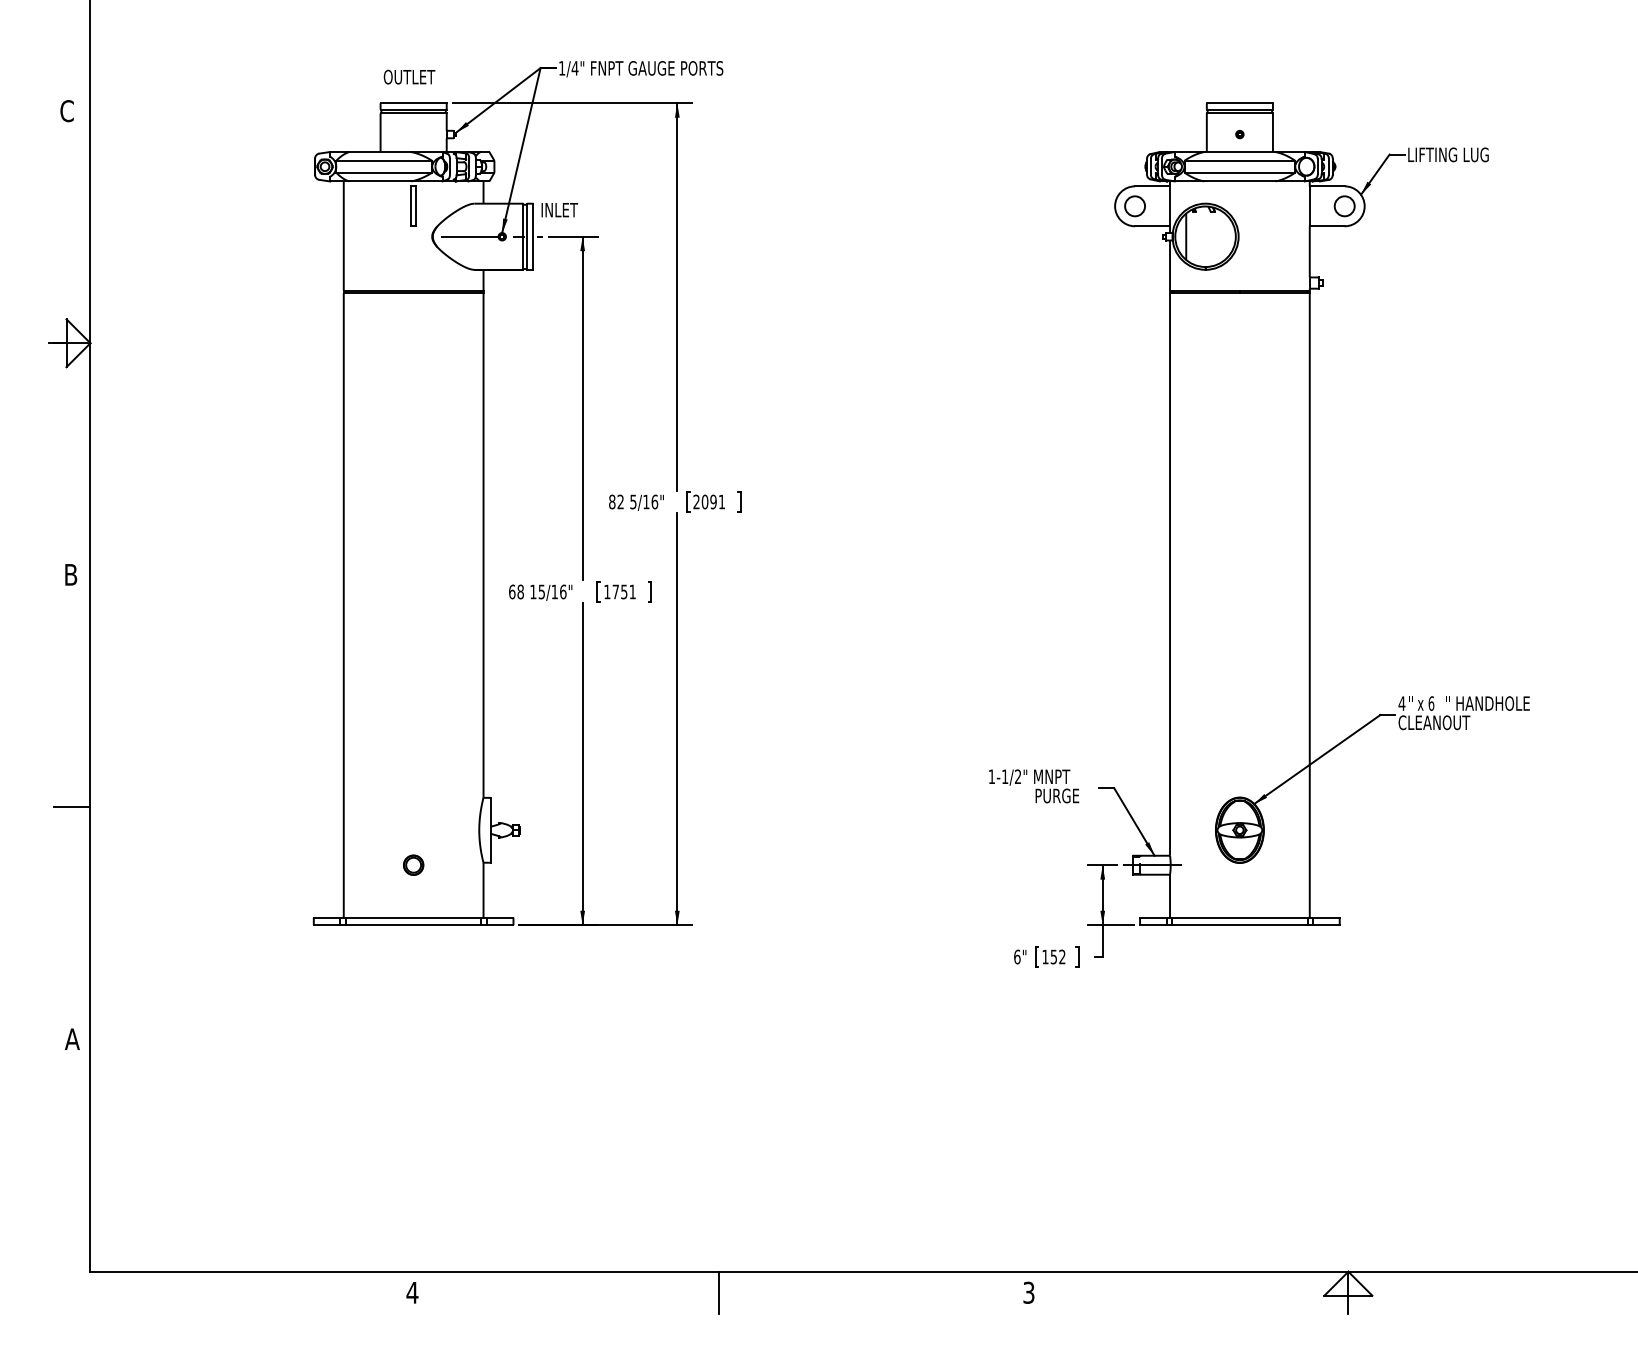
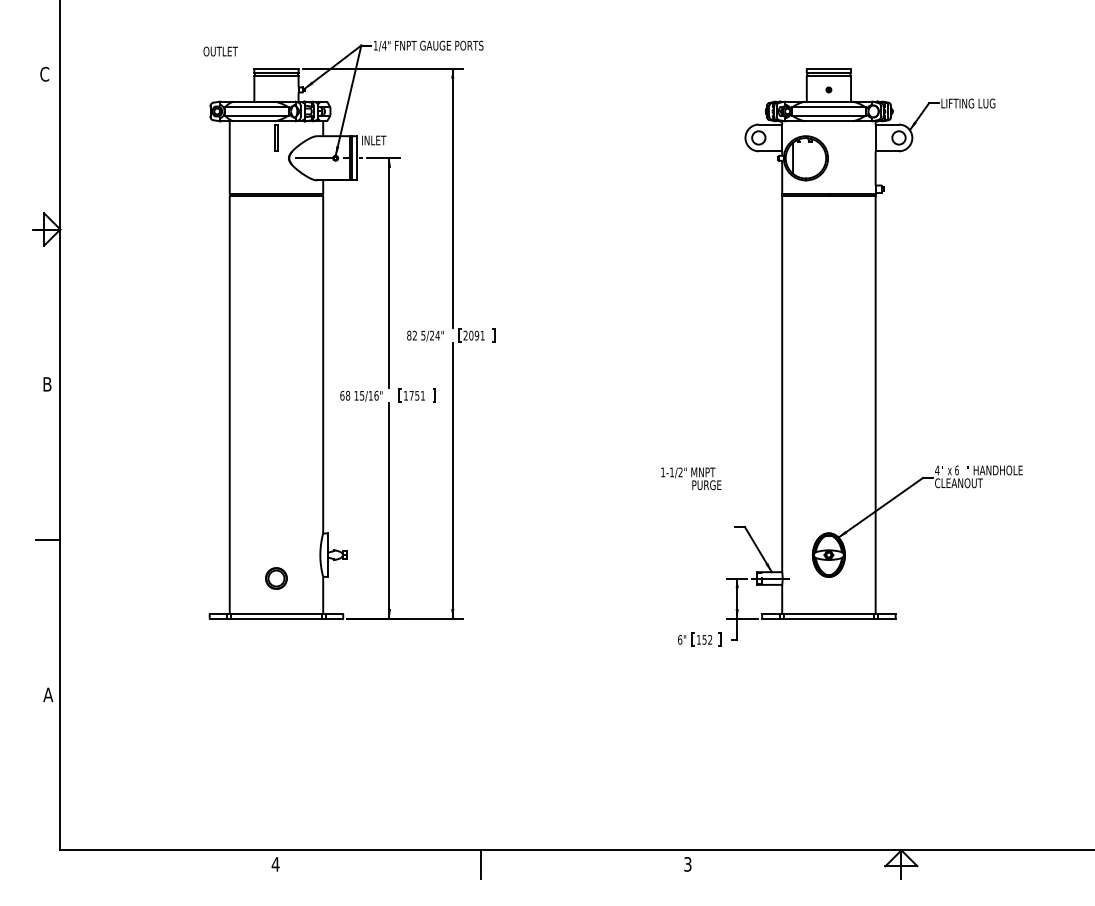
text: (409, 77) -> (220, 51), moved
text: (649, 501) -> (434, 335), 5/16" -> 5/24"
text: (1034, 785) -> (691, 478), moved
circle: (413, 865) -> (276, 578), size x1.6

